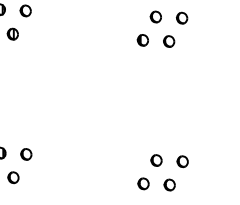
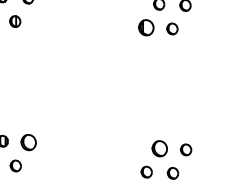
part: (142, 40) -> (145, 27), size x1.4
part: (26, 154) -> (28, 142), size x1.4
part: (156, 160) -> (159, 148), size x1.4

